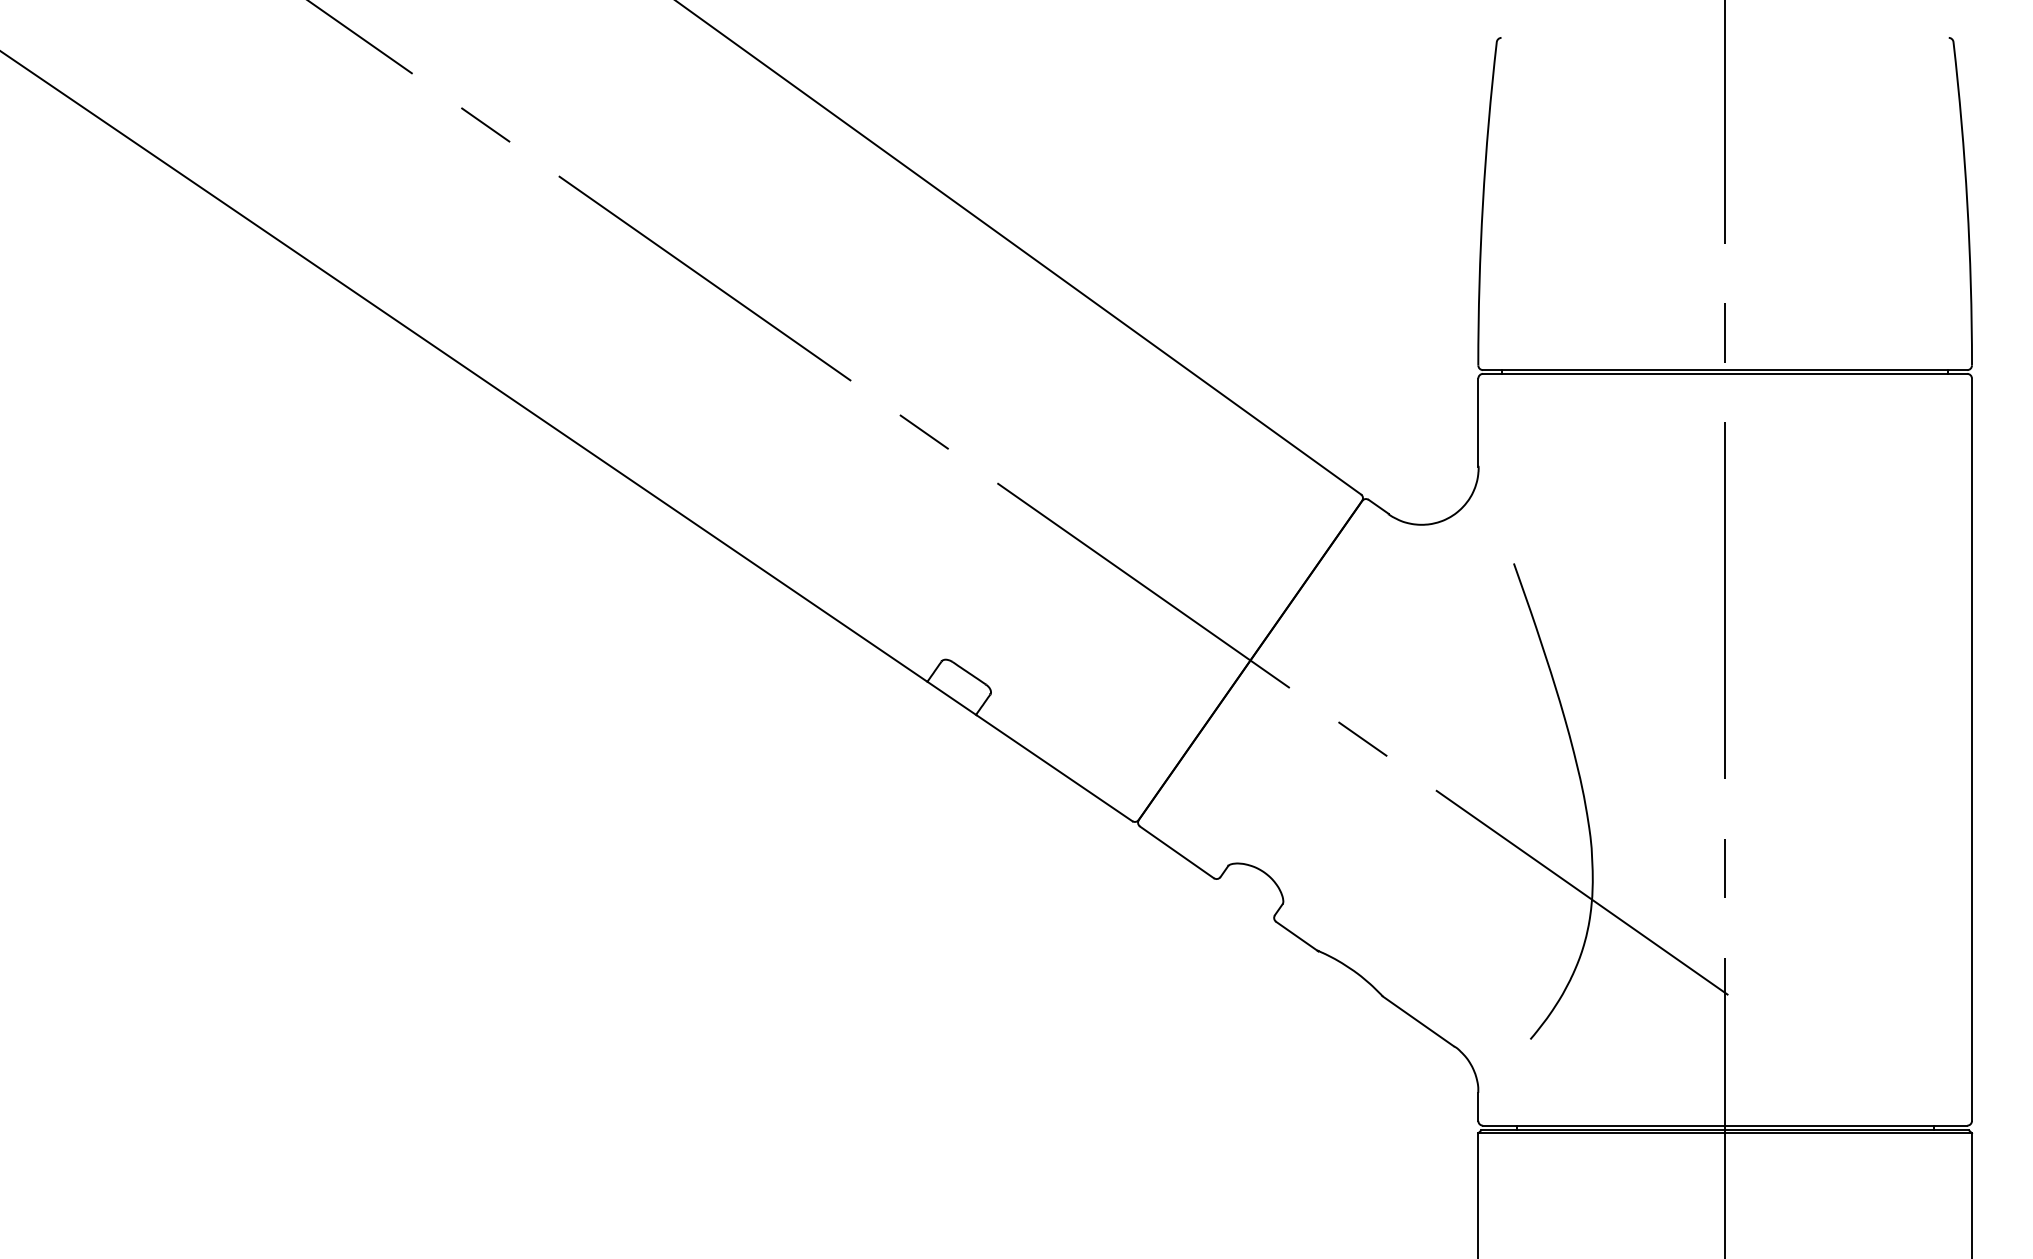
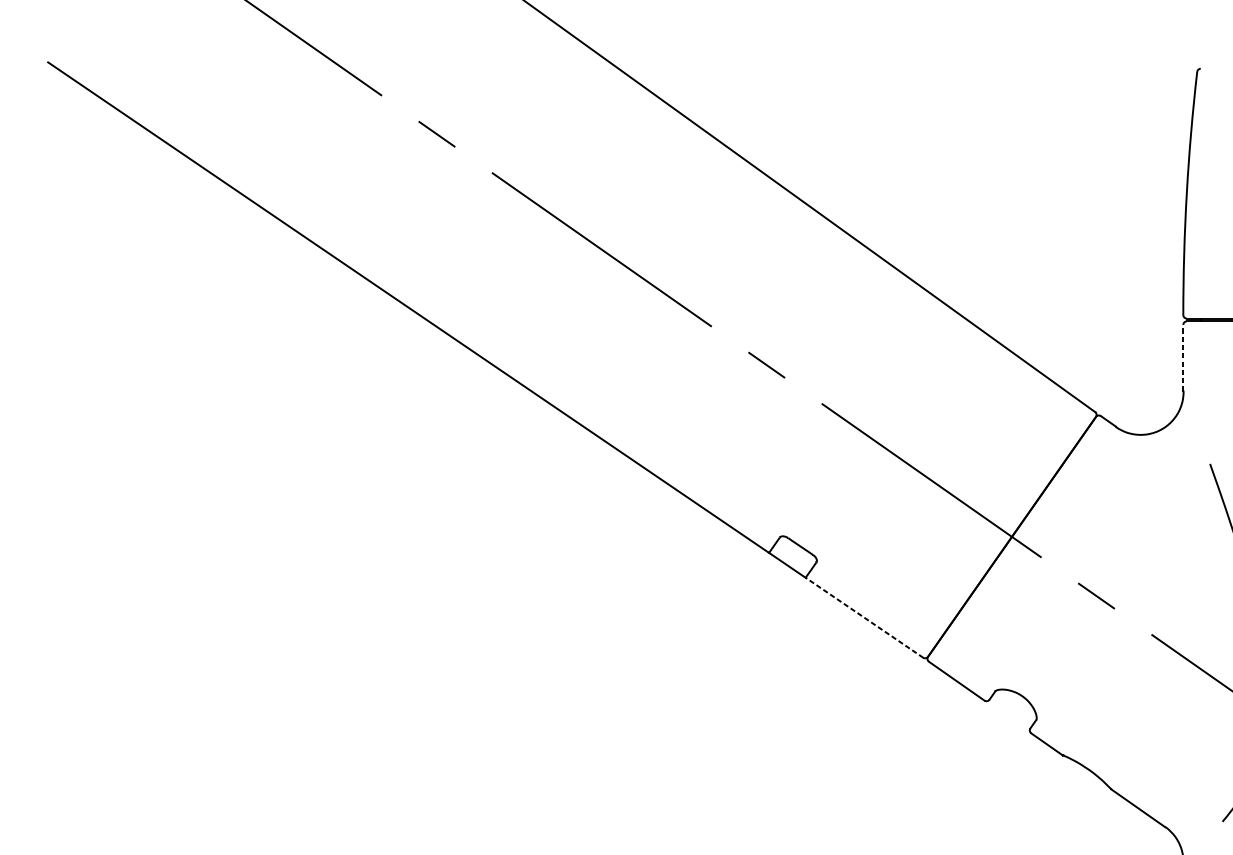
line: (1478, 422) -> (1183, 357), solid -> dashed
line: (1054, 768) -> (864, 618), solid -> dashed

